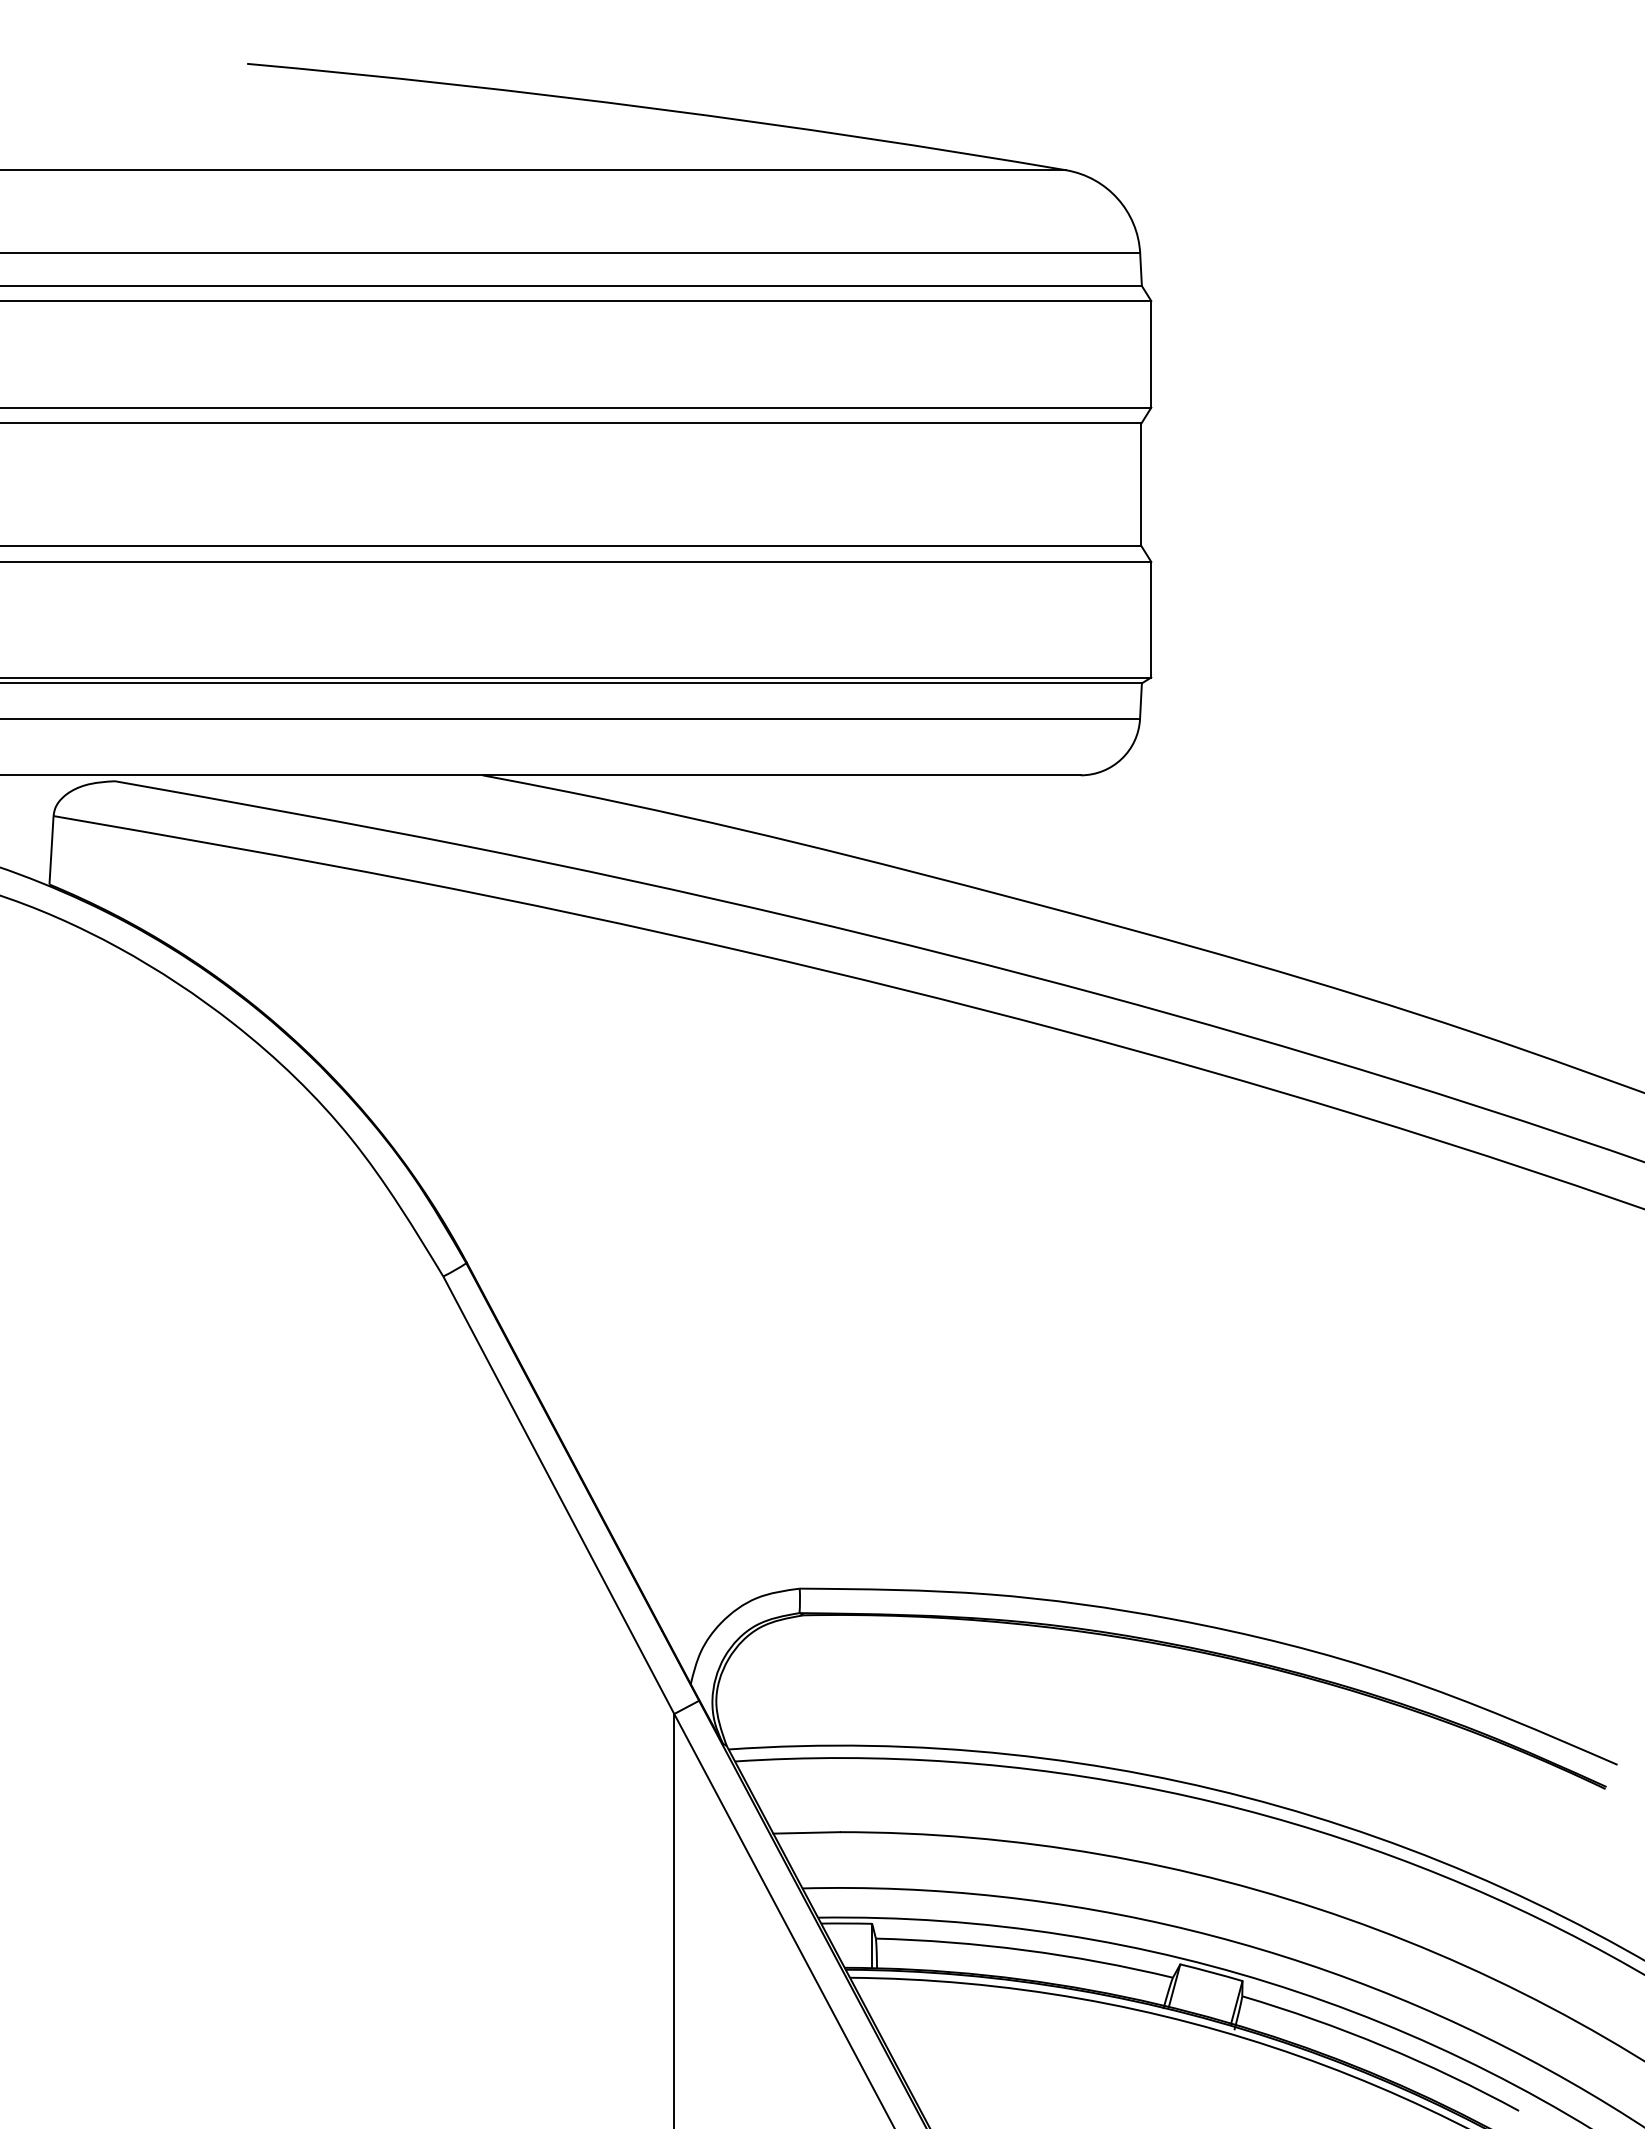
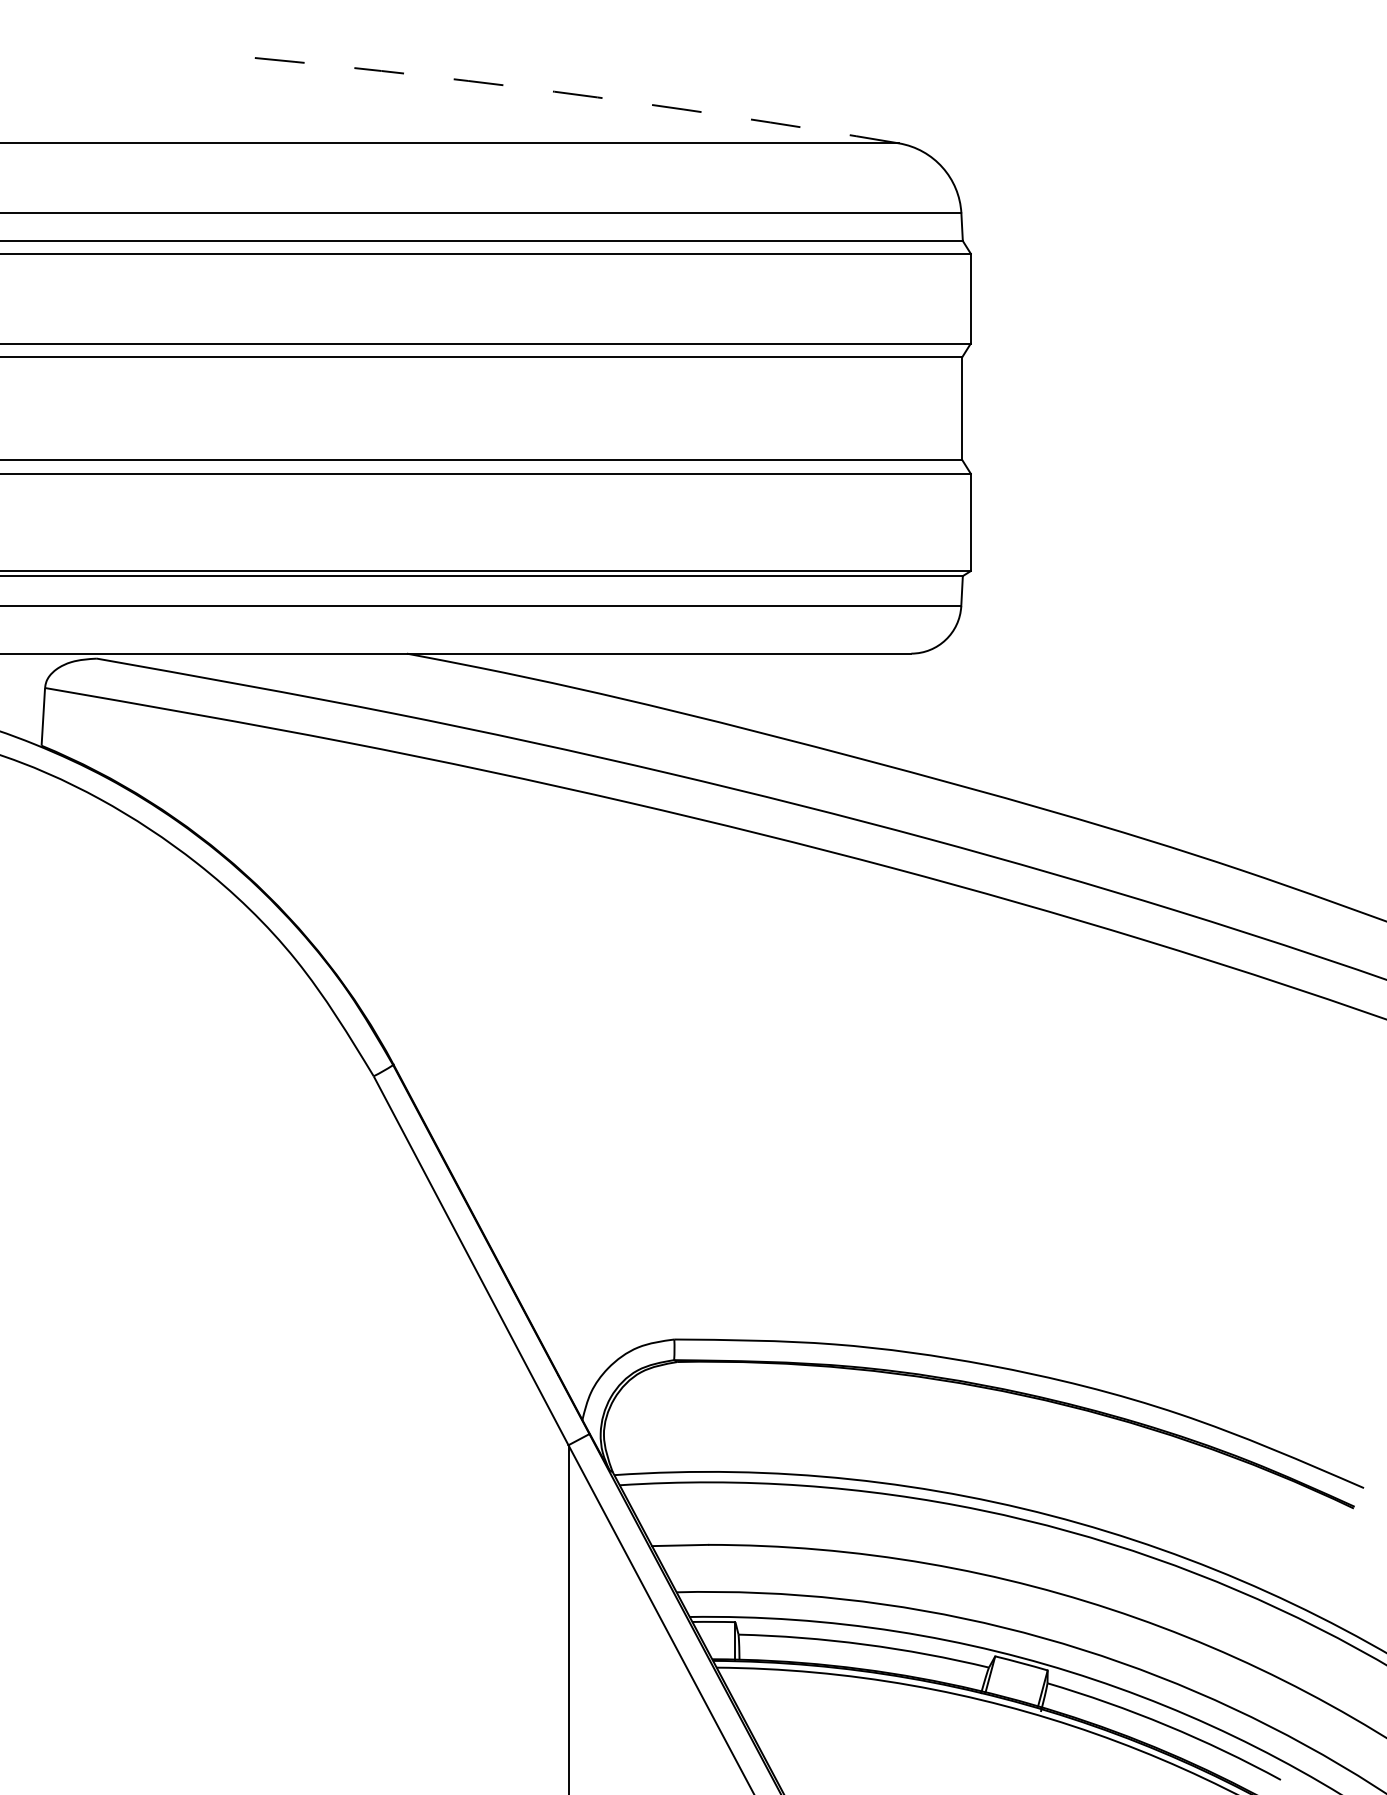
arc: (657, 109) -> (554, 92), solid -> dashed

